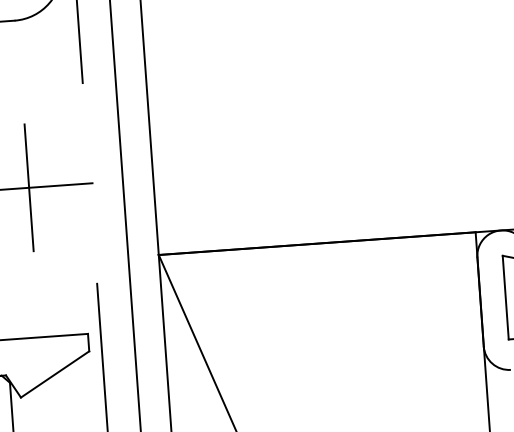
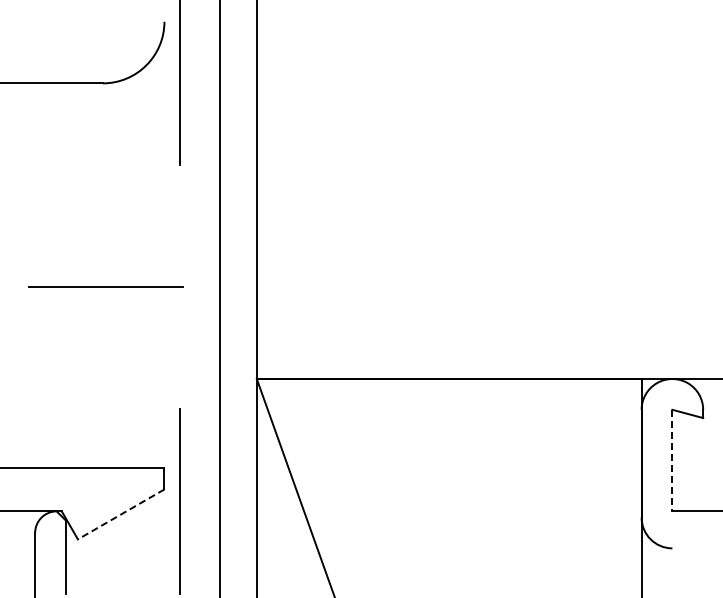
line: (28, 187) -> (105, 286), removed
line: (505, 297) -> (672, 460), solid -> dashed
line: (55, 374) -> (121, 514), solid -> dashed

